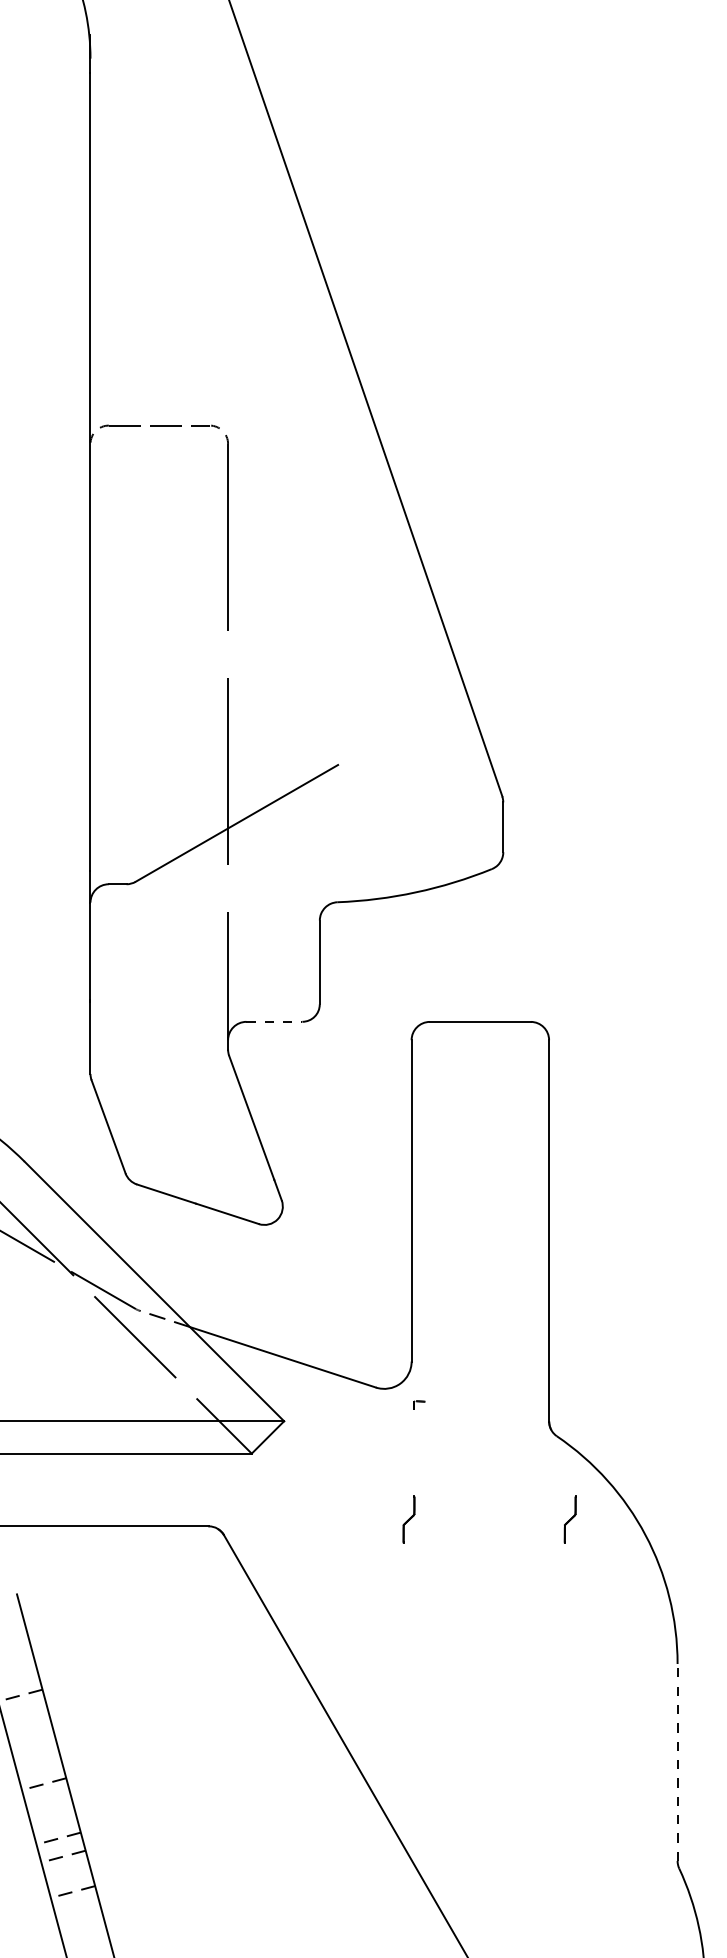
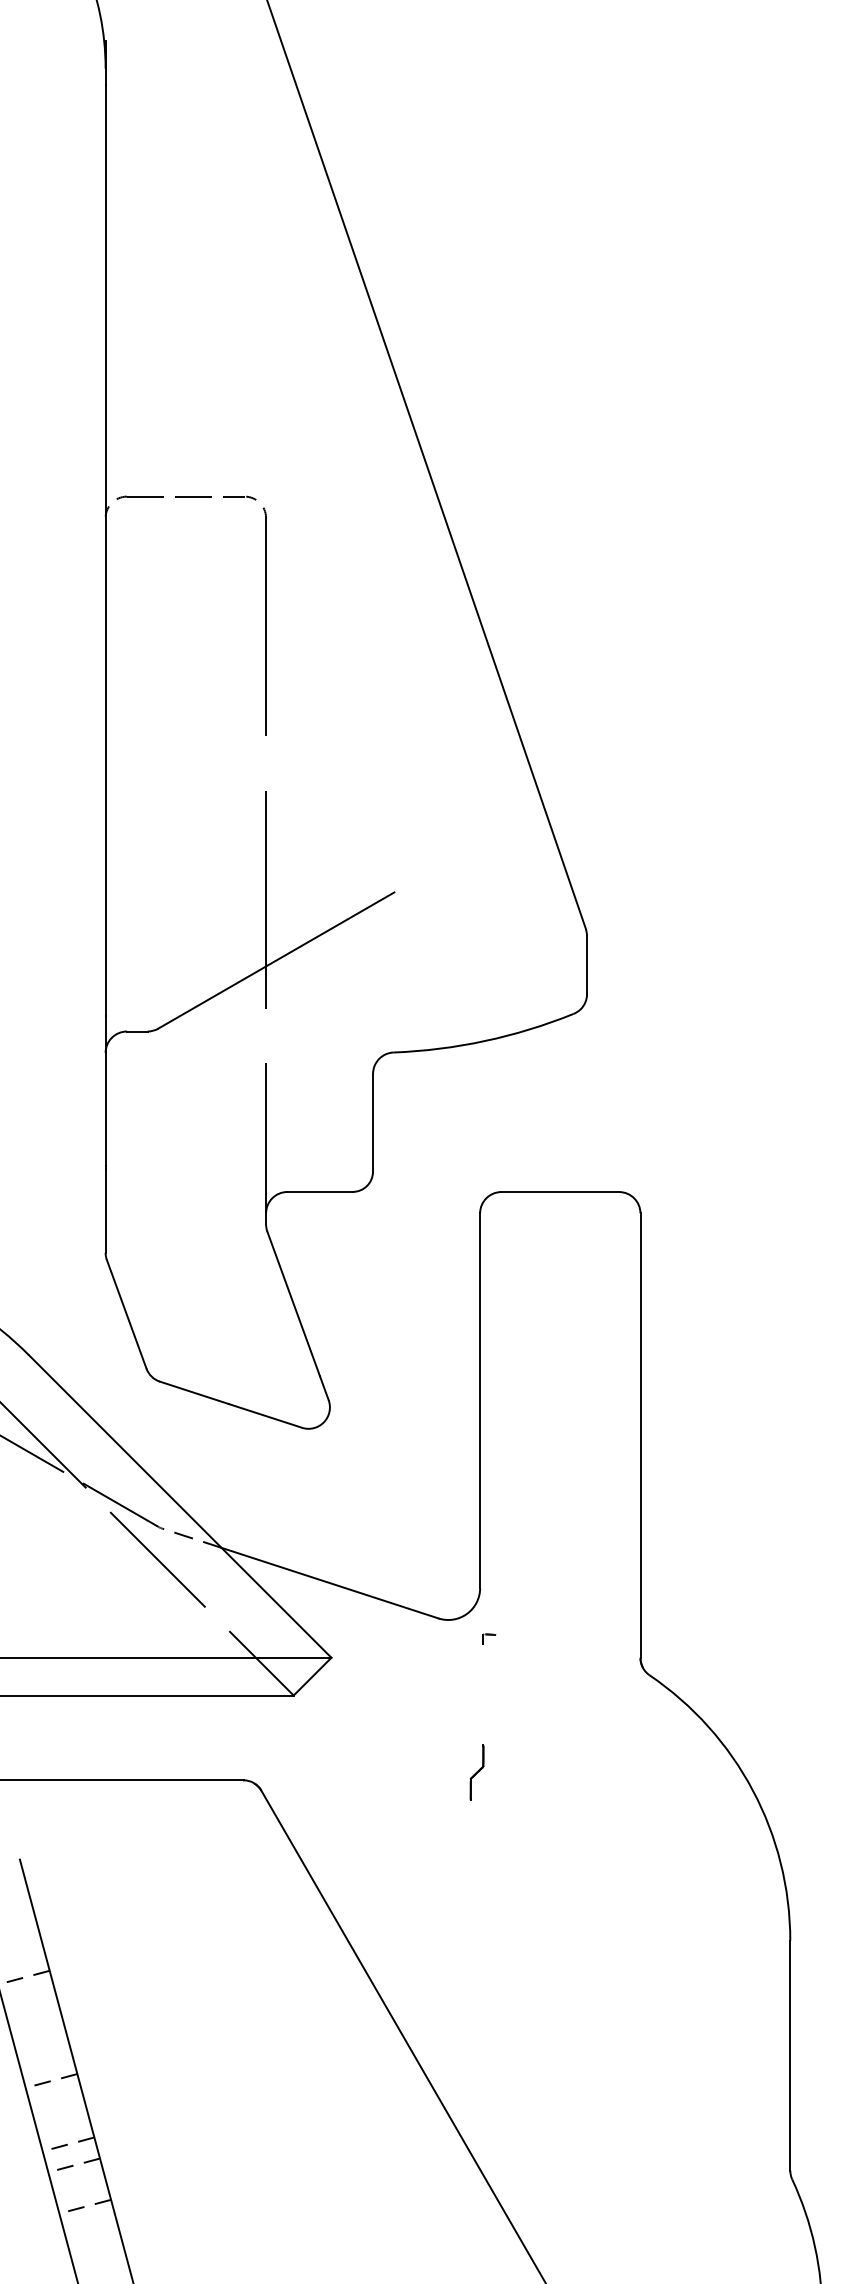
line: (274, 1021) -> (320, 1191), dashed -> solid
part: (569, 1519) -> (664, 1772), removed
line: (677, 1762) -> (790, 2055), dashed -> solid

